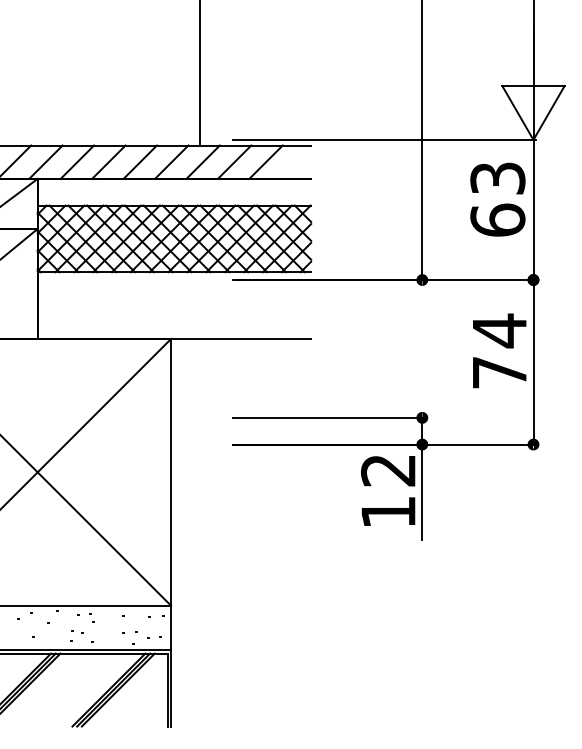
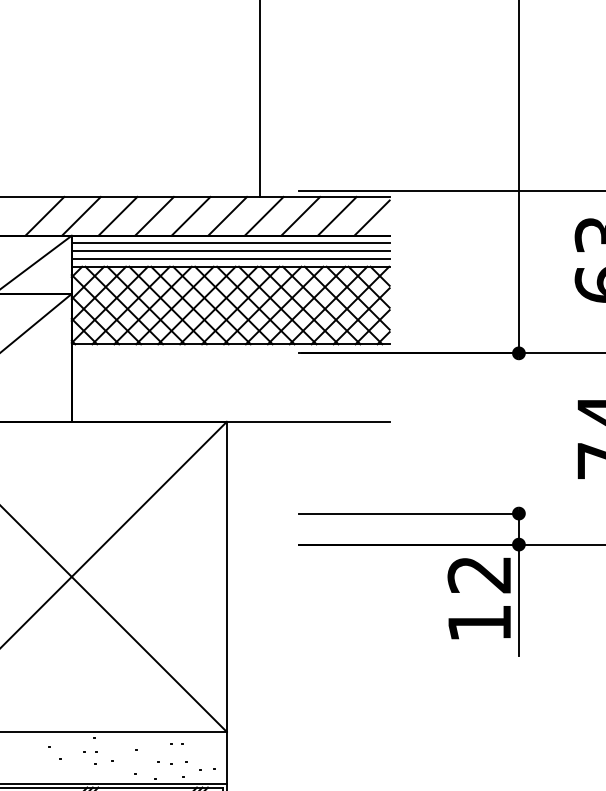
line: (295, 163) -> (371, 217), added
line: (174, 185) -> (230, 243), added
line: (174, 192) -> (230, 251), added
line: (174, 198) -> (230, 258), added

